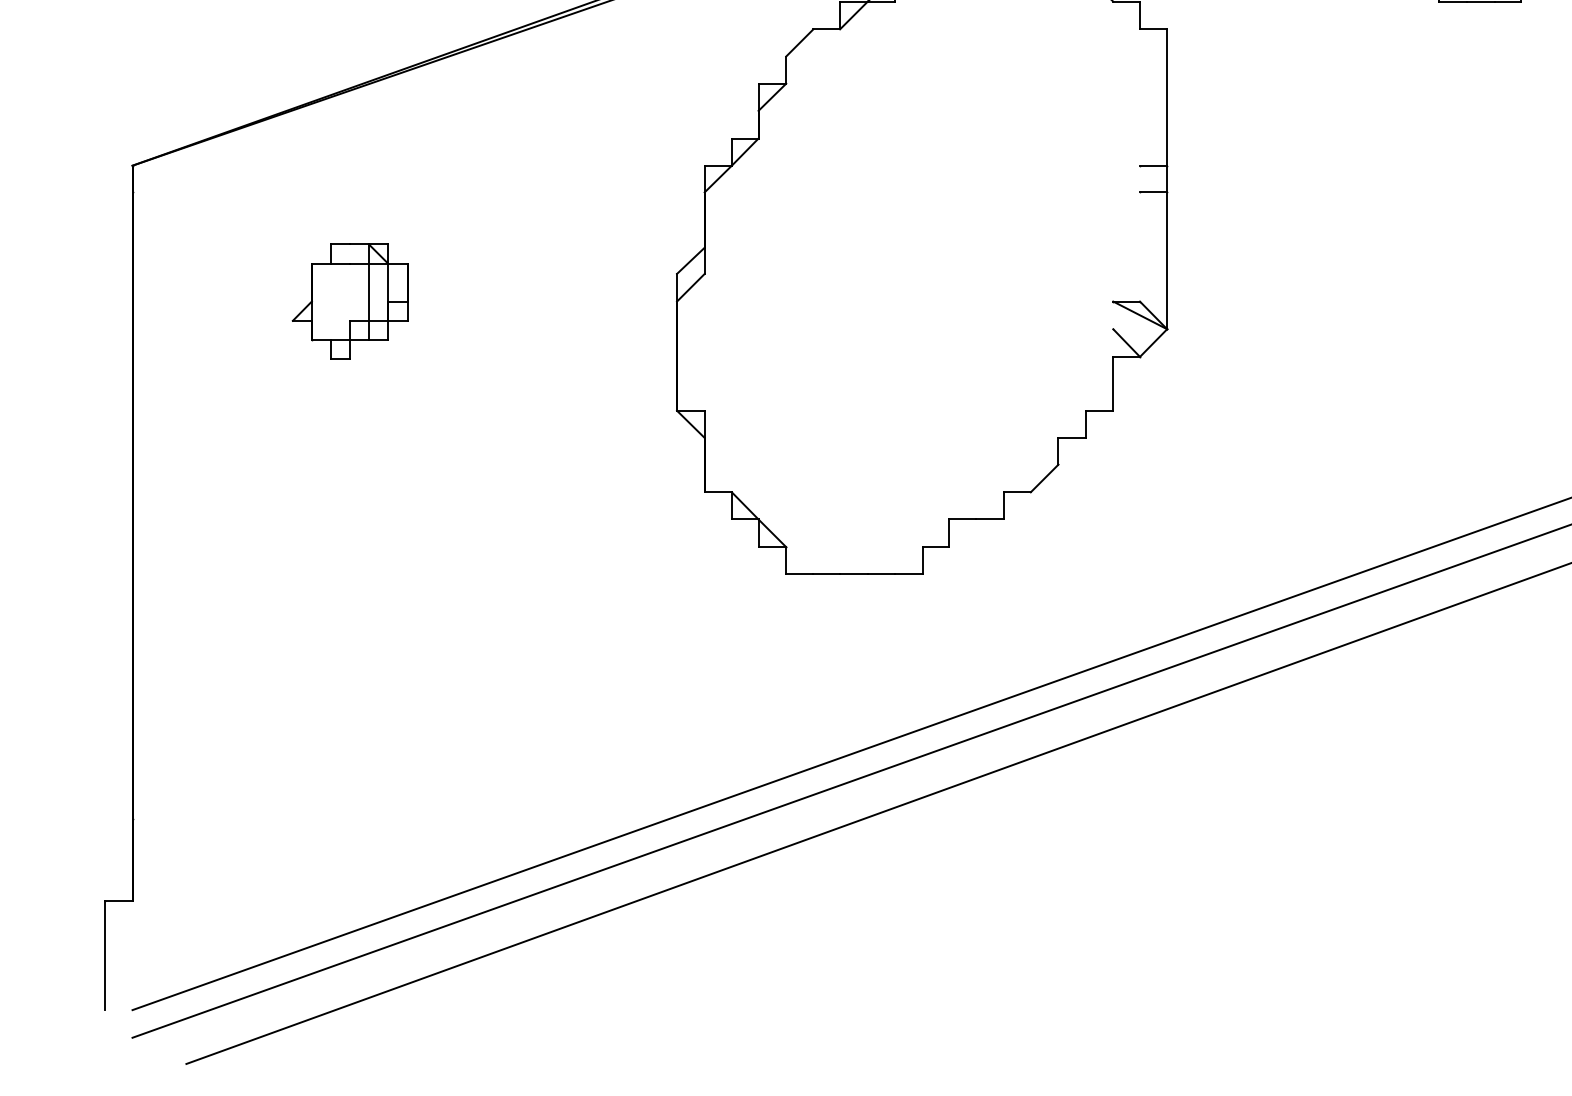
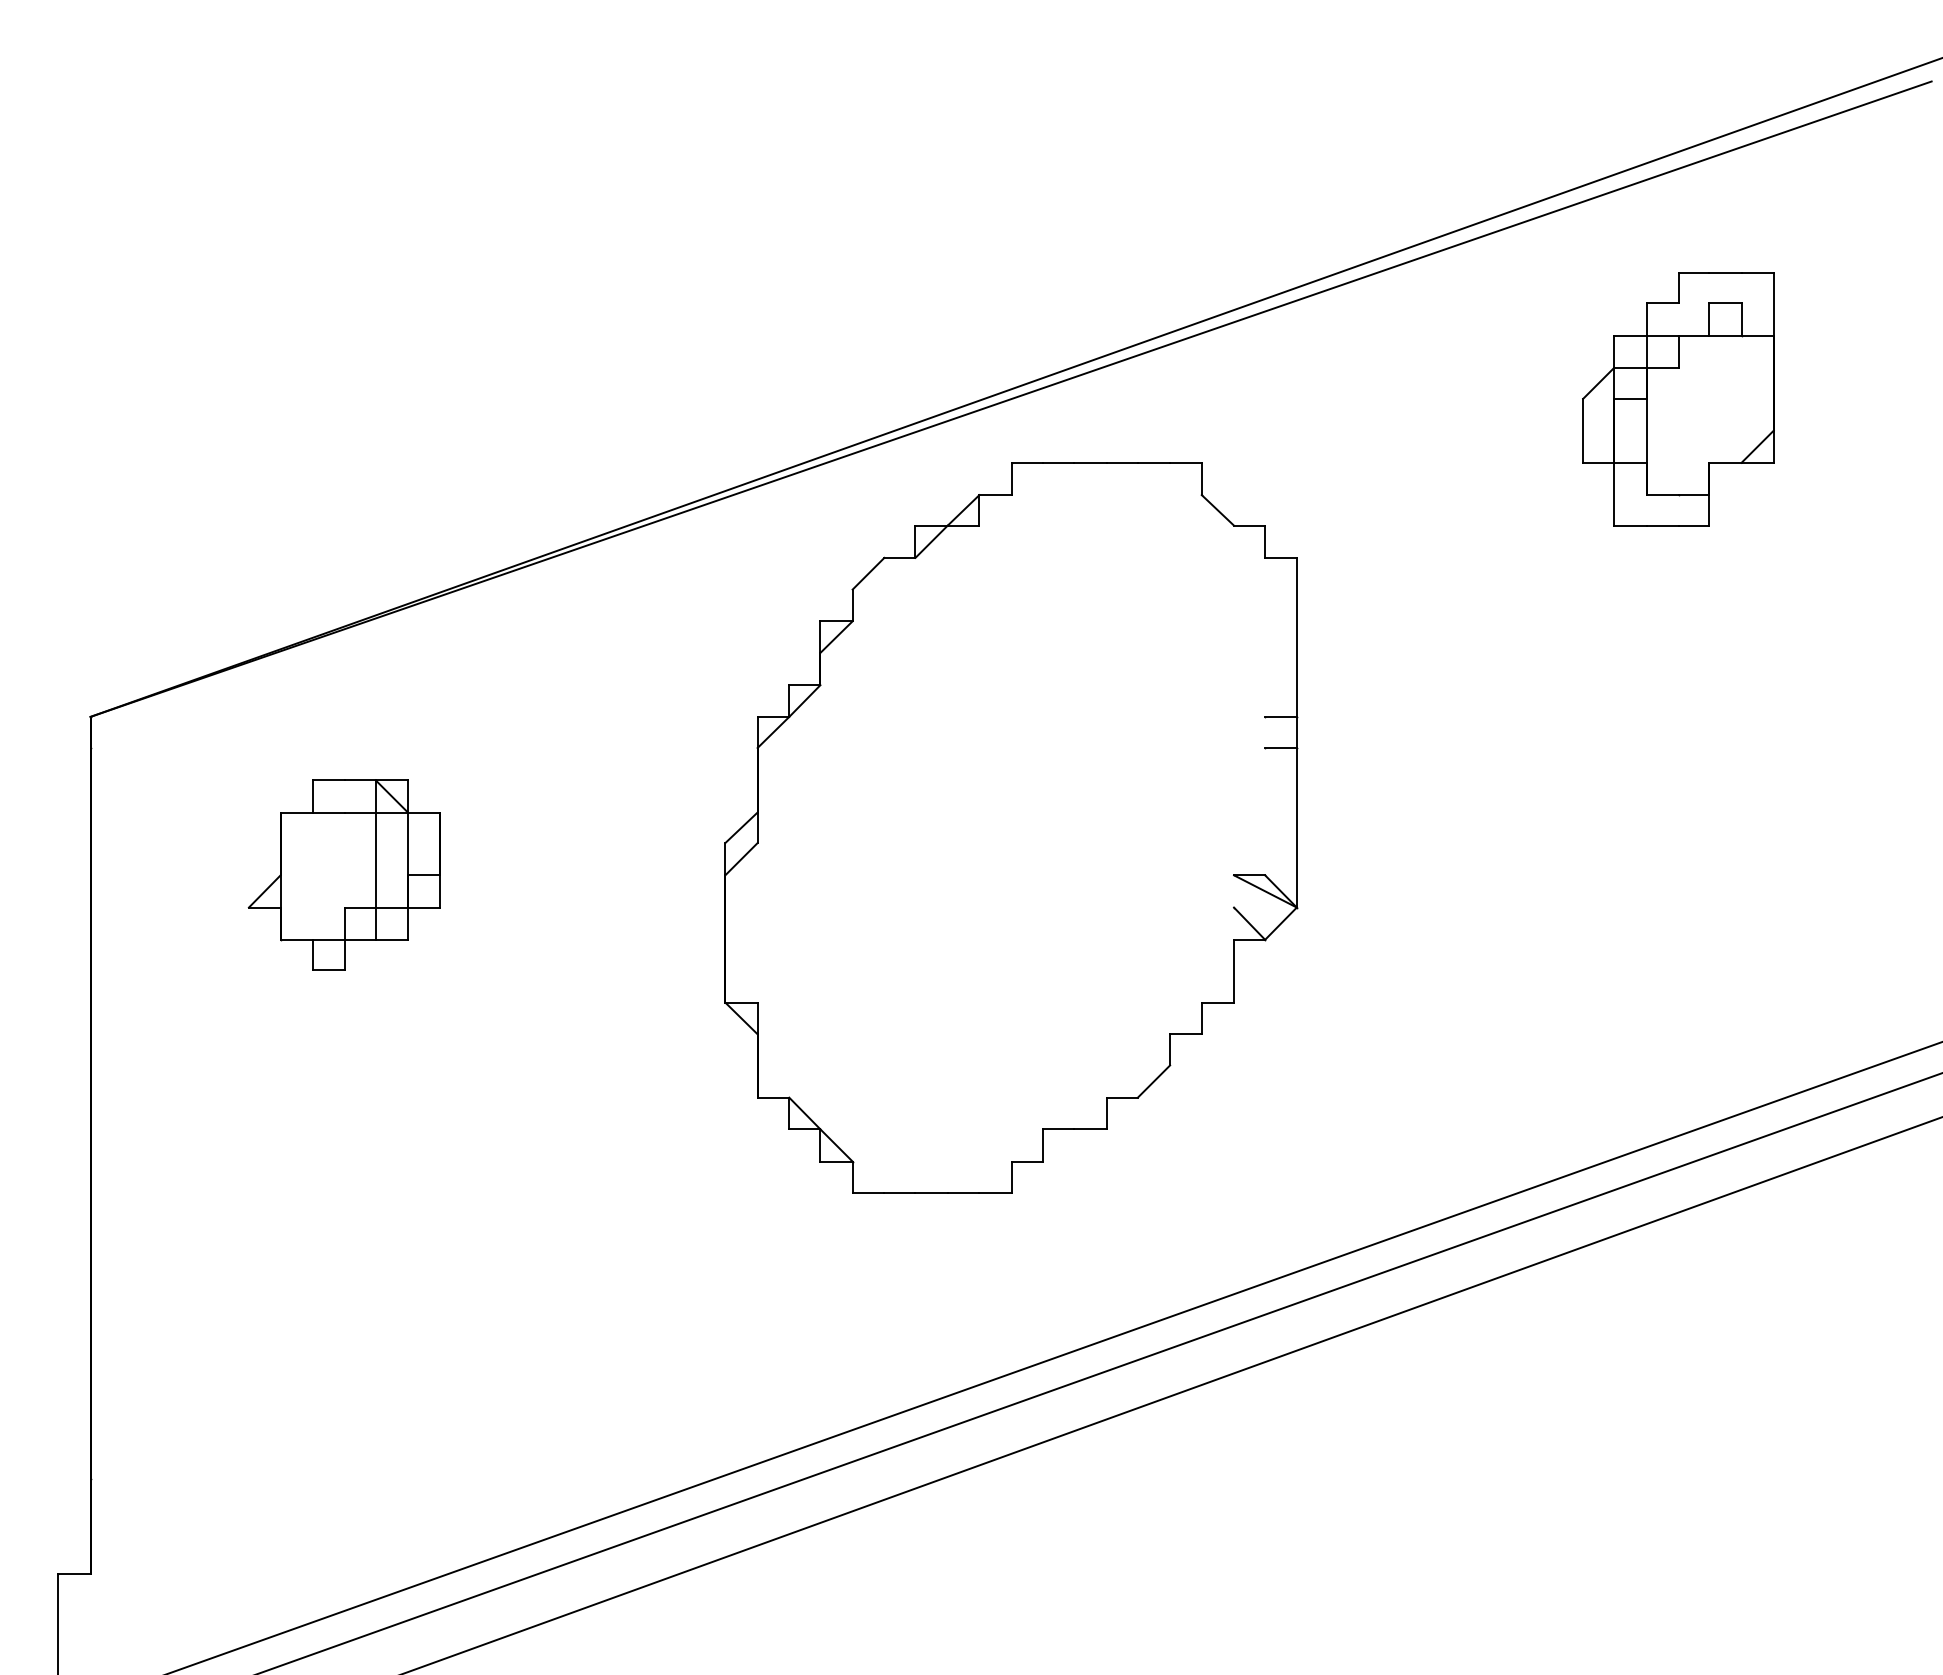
part: (349, 300) -> (343, 874), size x1.43

